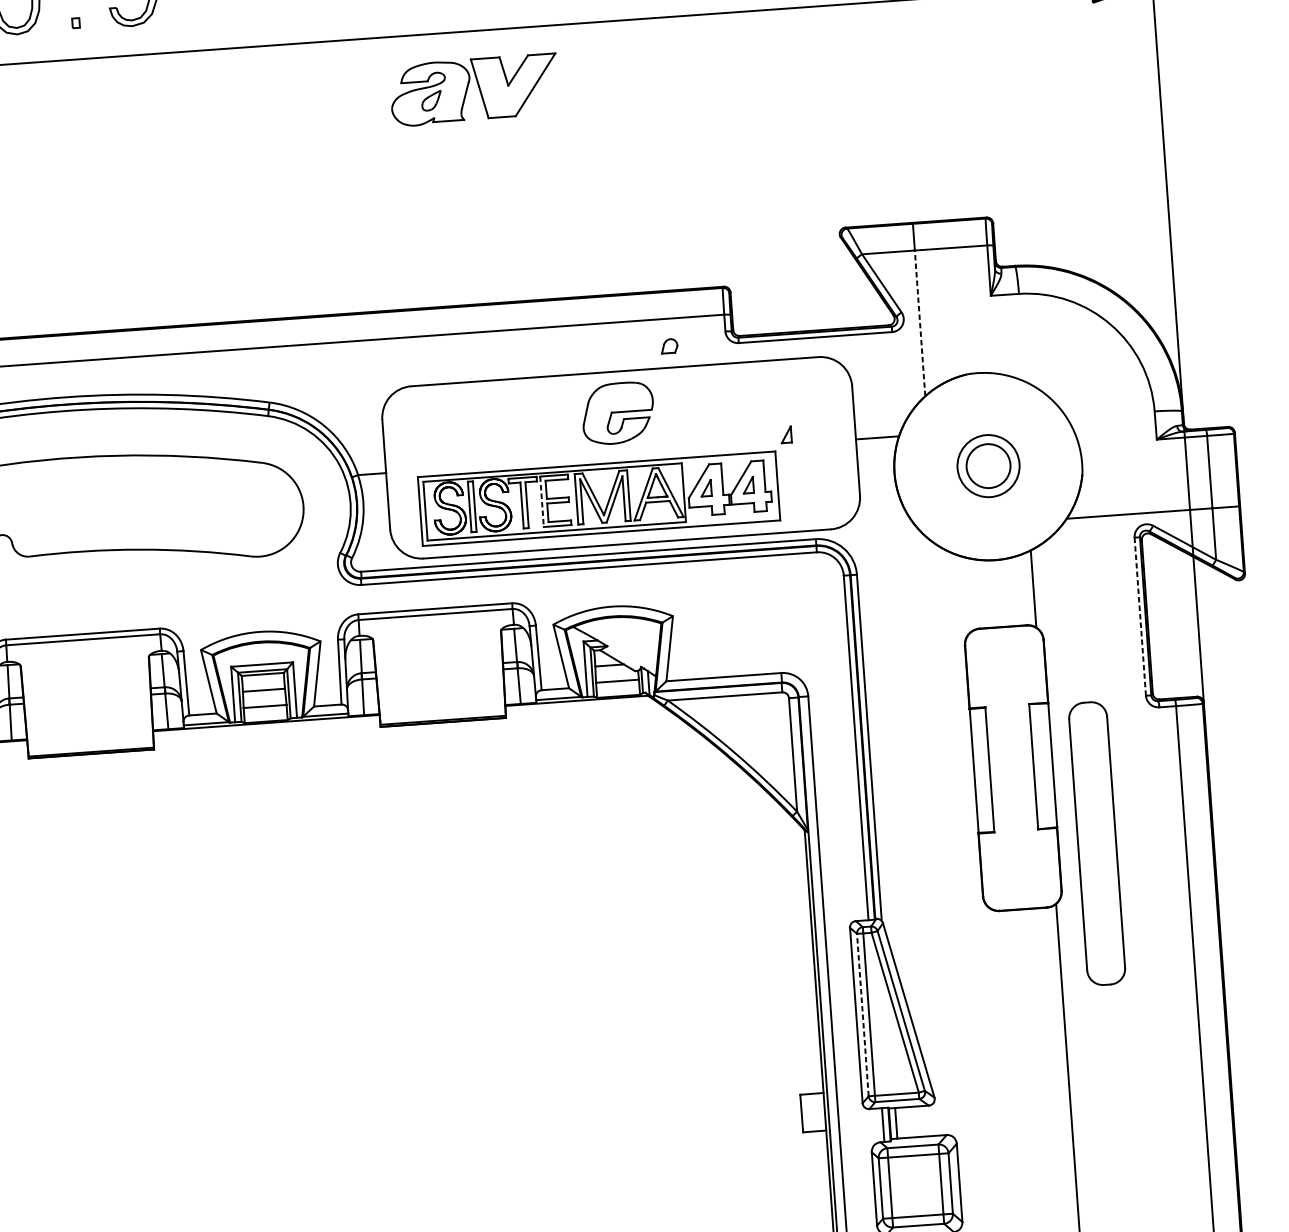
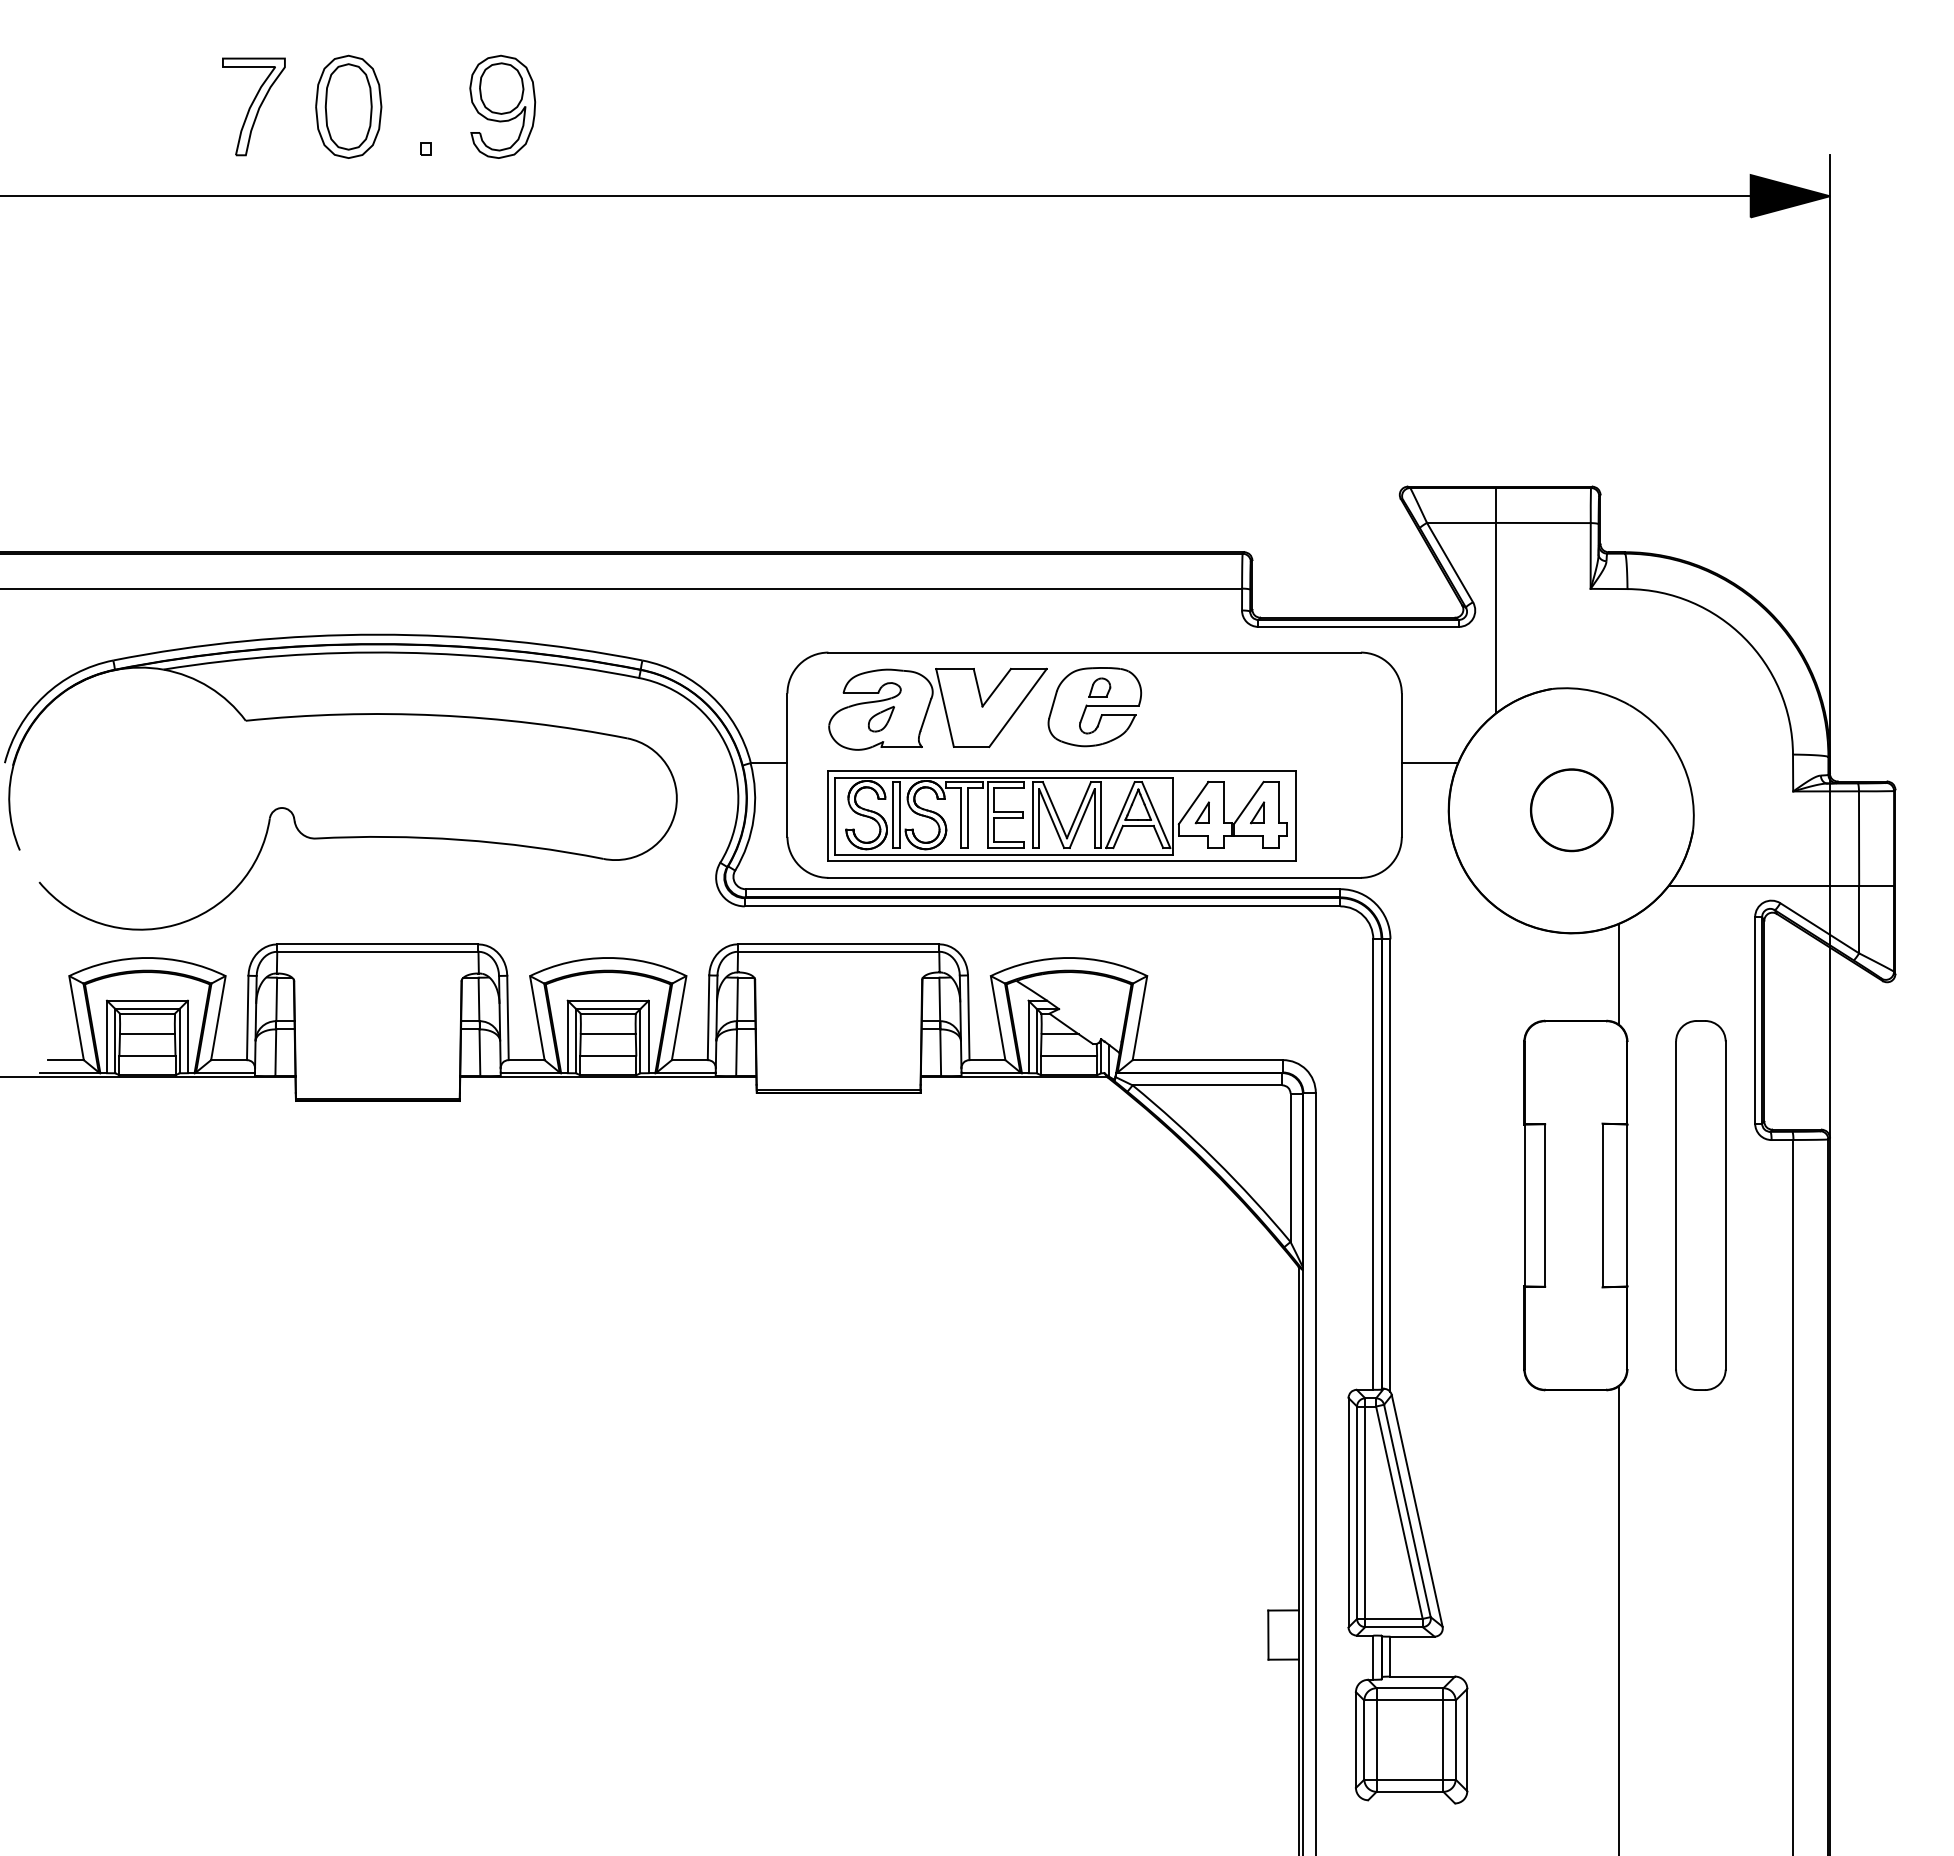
part: (478, 87) -> (943, 706), moved
line: (920, 322) -> (1496, 617), dashed -> solid
part: (669, 346) -> (1099, 687), moved
part: (786, 434) -> (1311, 750), removed
circle: (988, 466) -> (1571, 810), size x1.43
line: (542, 502) -> (987, 815), dashed -> solid
line: (1140, 616) -> (1755, 1019), dashed -> solid
part: (1096, 843) -> (1700, 1205), moved
line: (863, 1014) -> (1357, 1512), dashed -> solid

